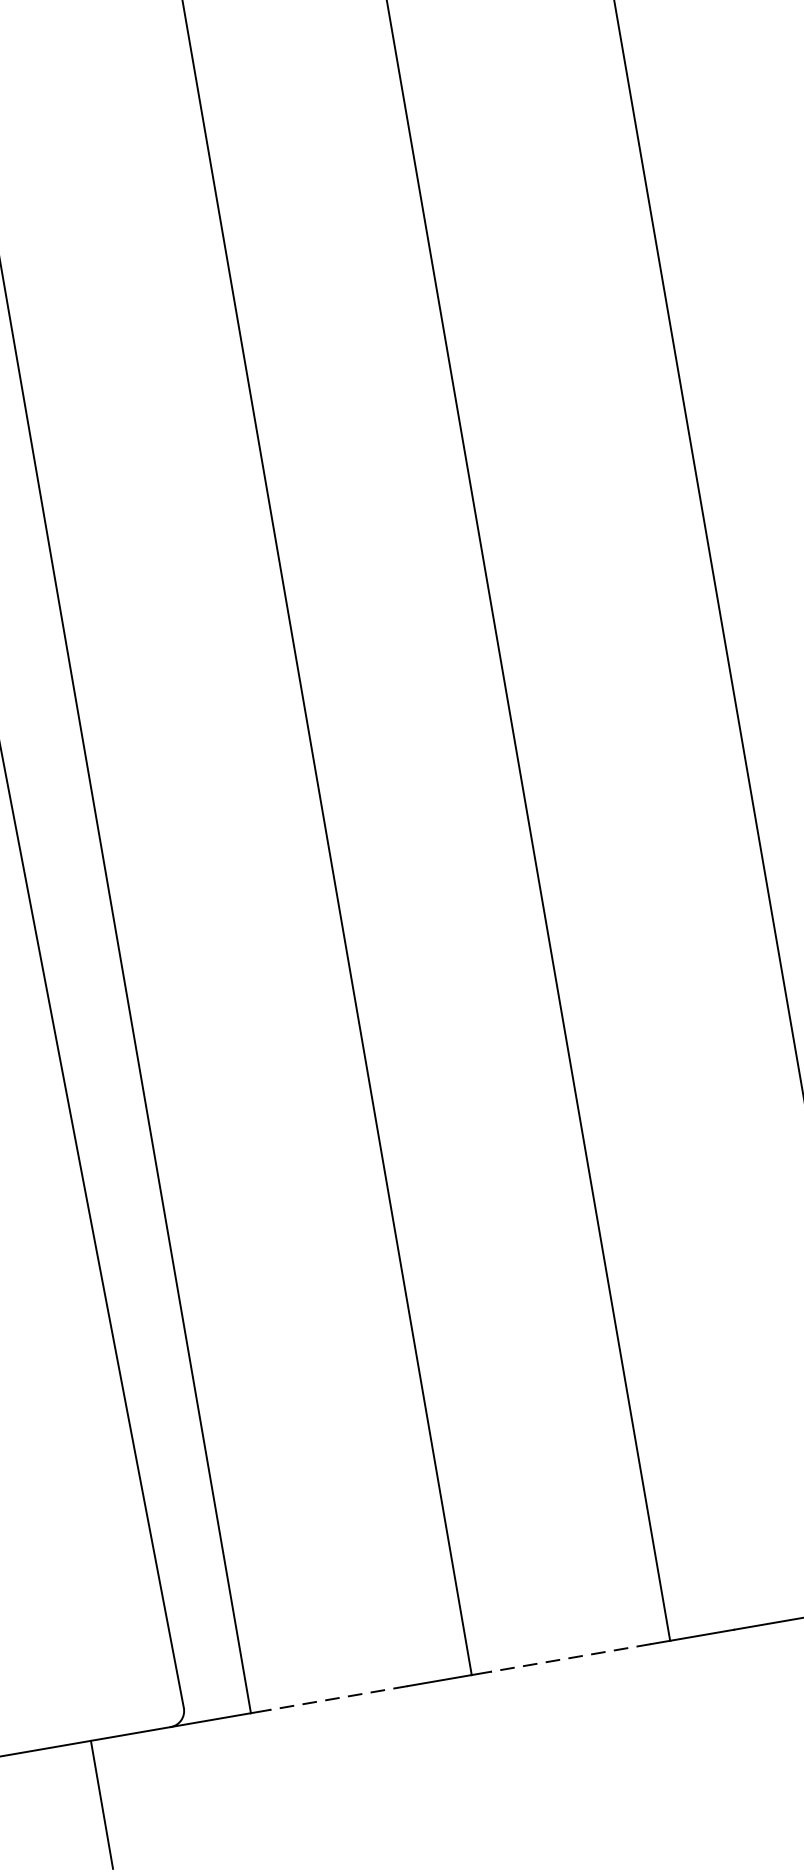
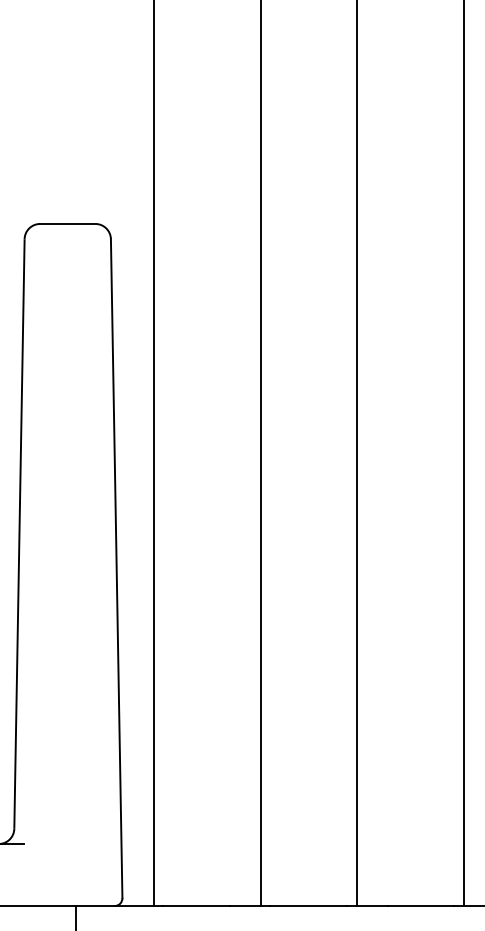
line: (570, 1658) -> (308, 906), dashed -> solid
line: (337, 1699) -> (195, 906), dashed -> solid

